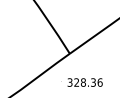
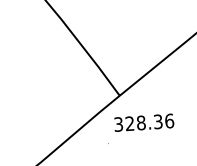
text: (84, 82) -> (143, 122), moved

